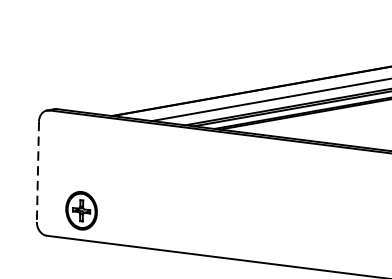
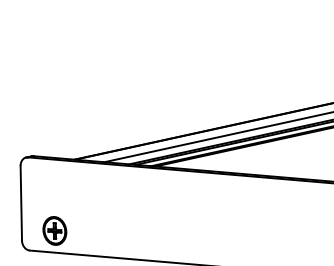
line: (38, 172) -> (21, 203), dashed -> solid

